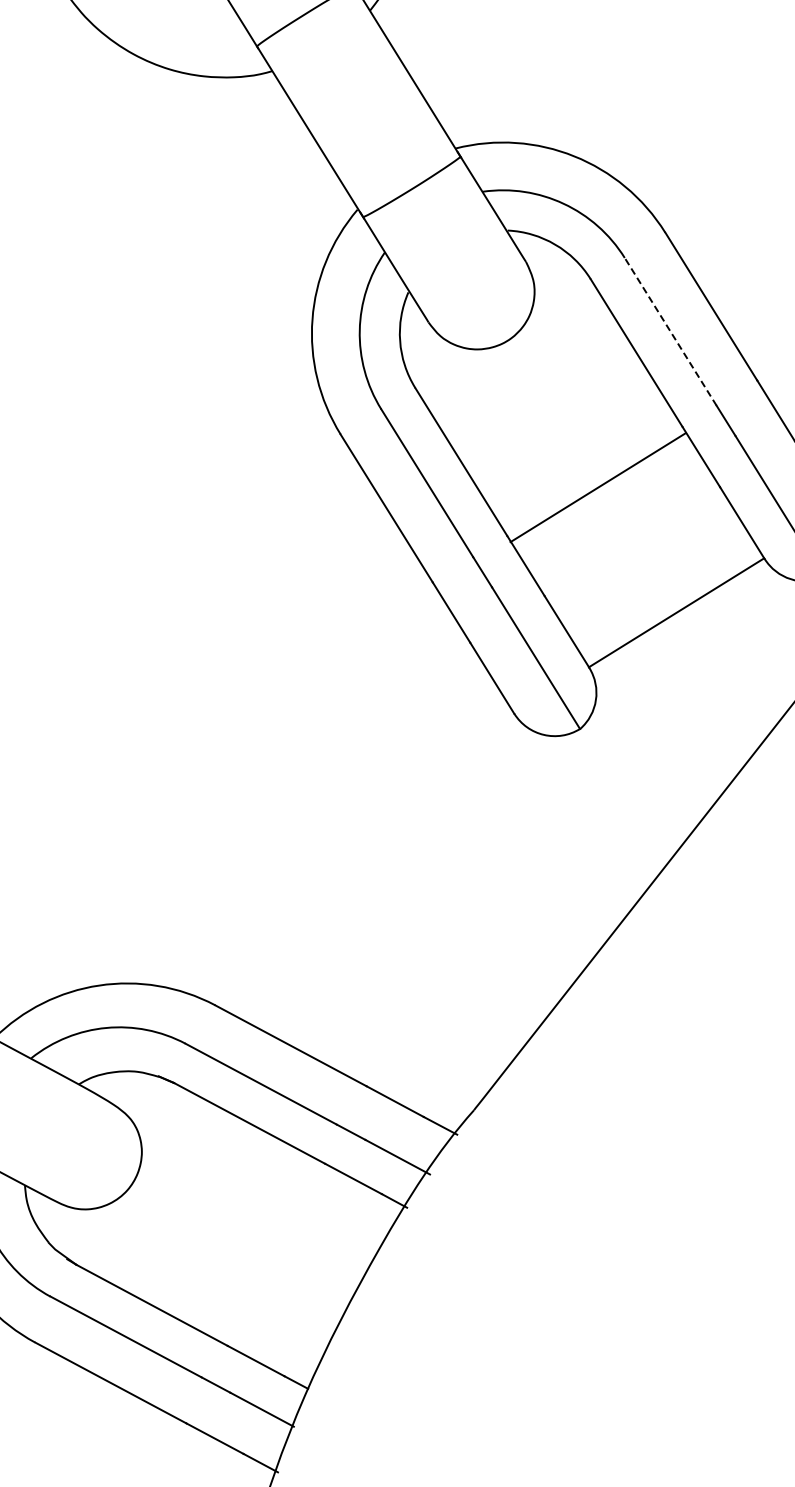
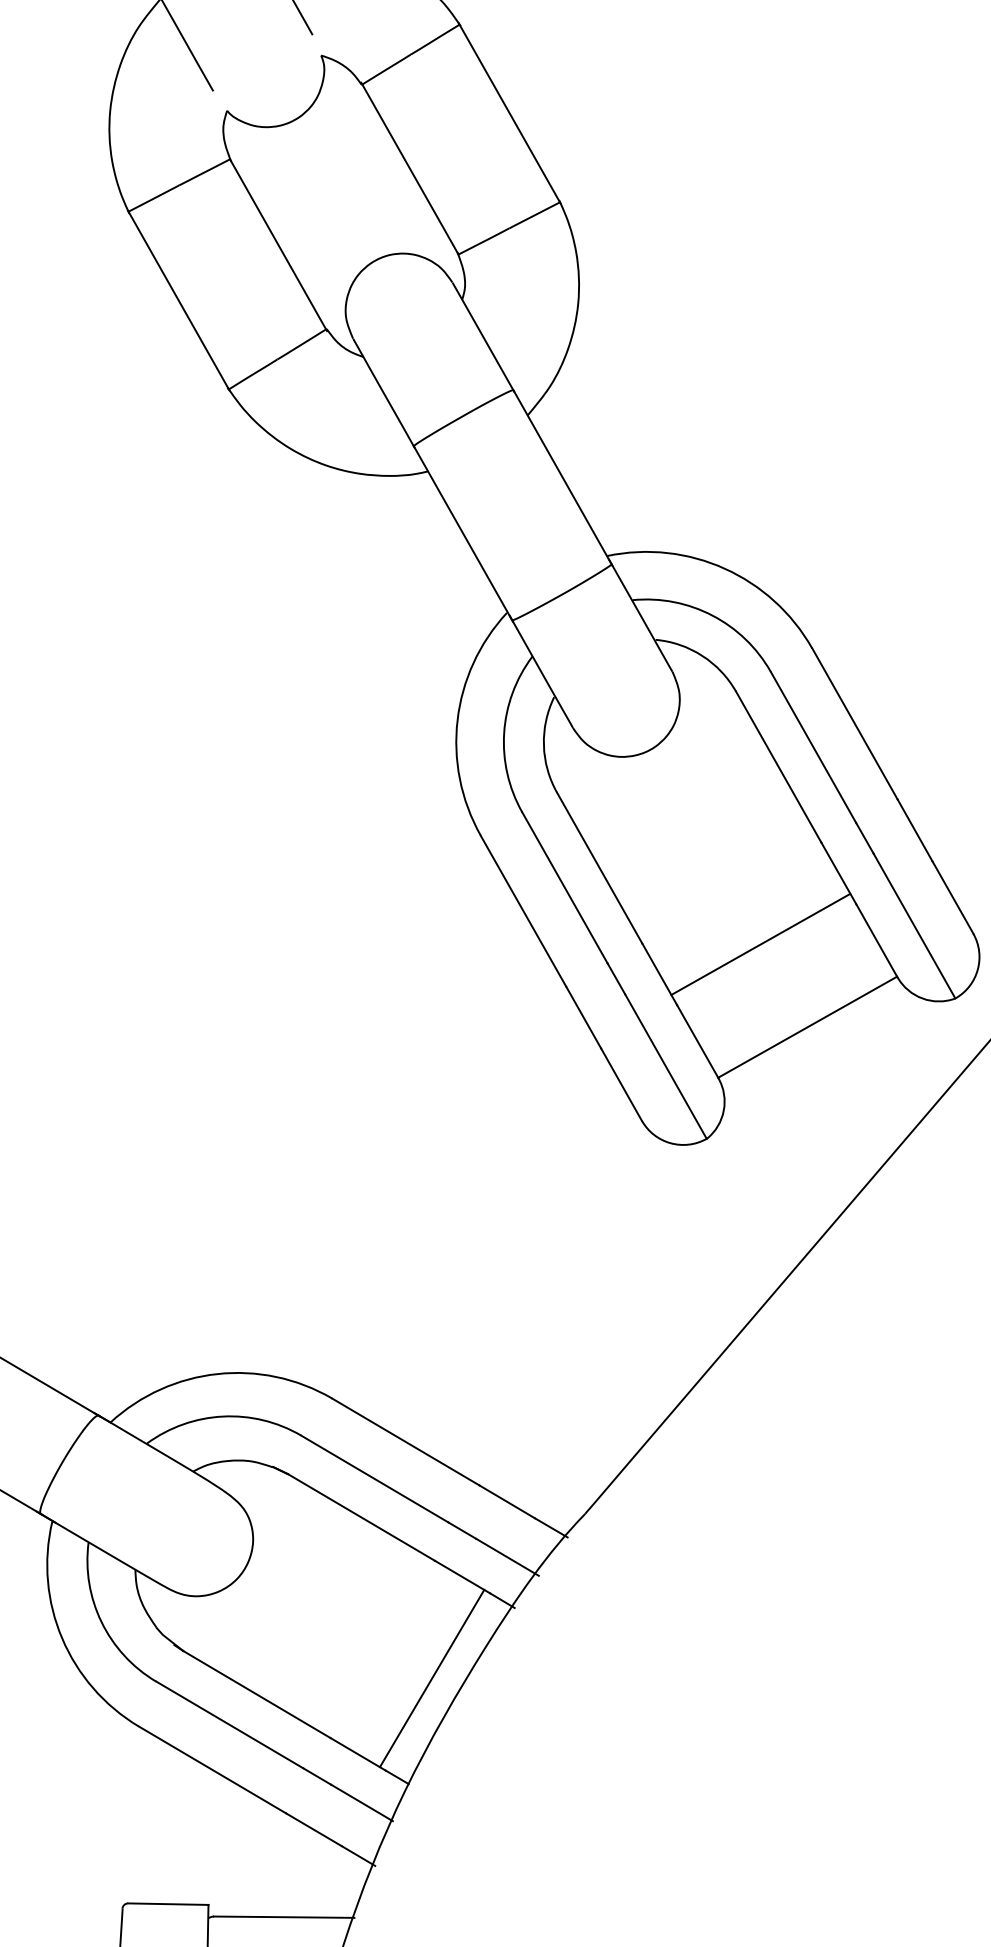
line: (670, 331) -> (813, 747), dashed -> solid
line: (597, 486) -> (760, 943), moved
line: (326, 1281) -> (431, 1678), added

